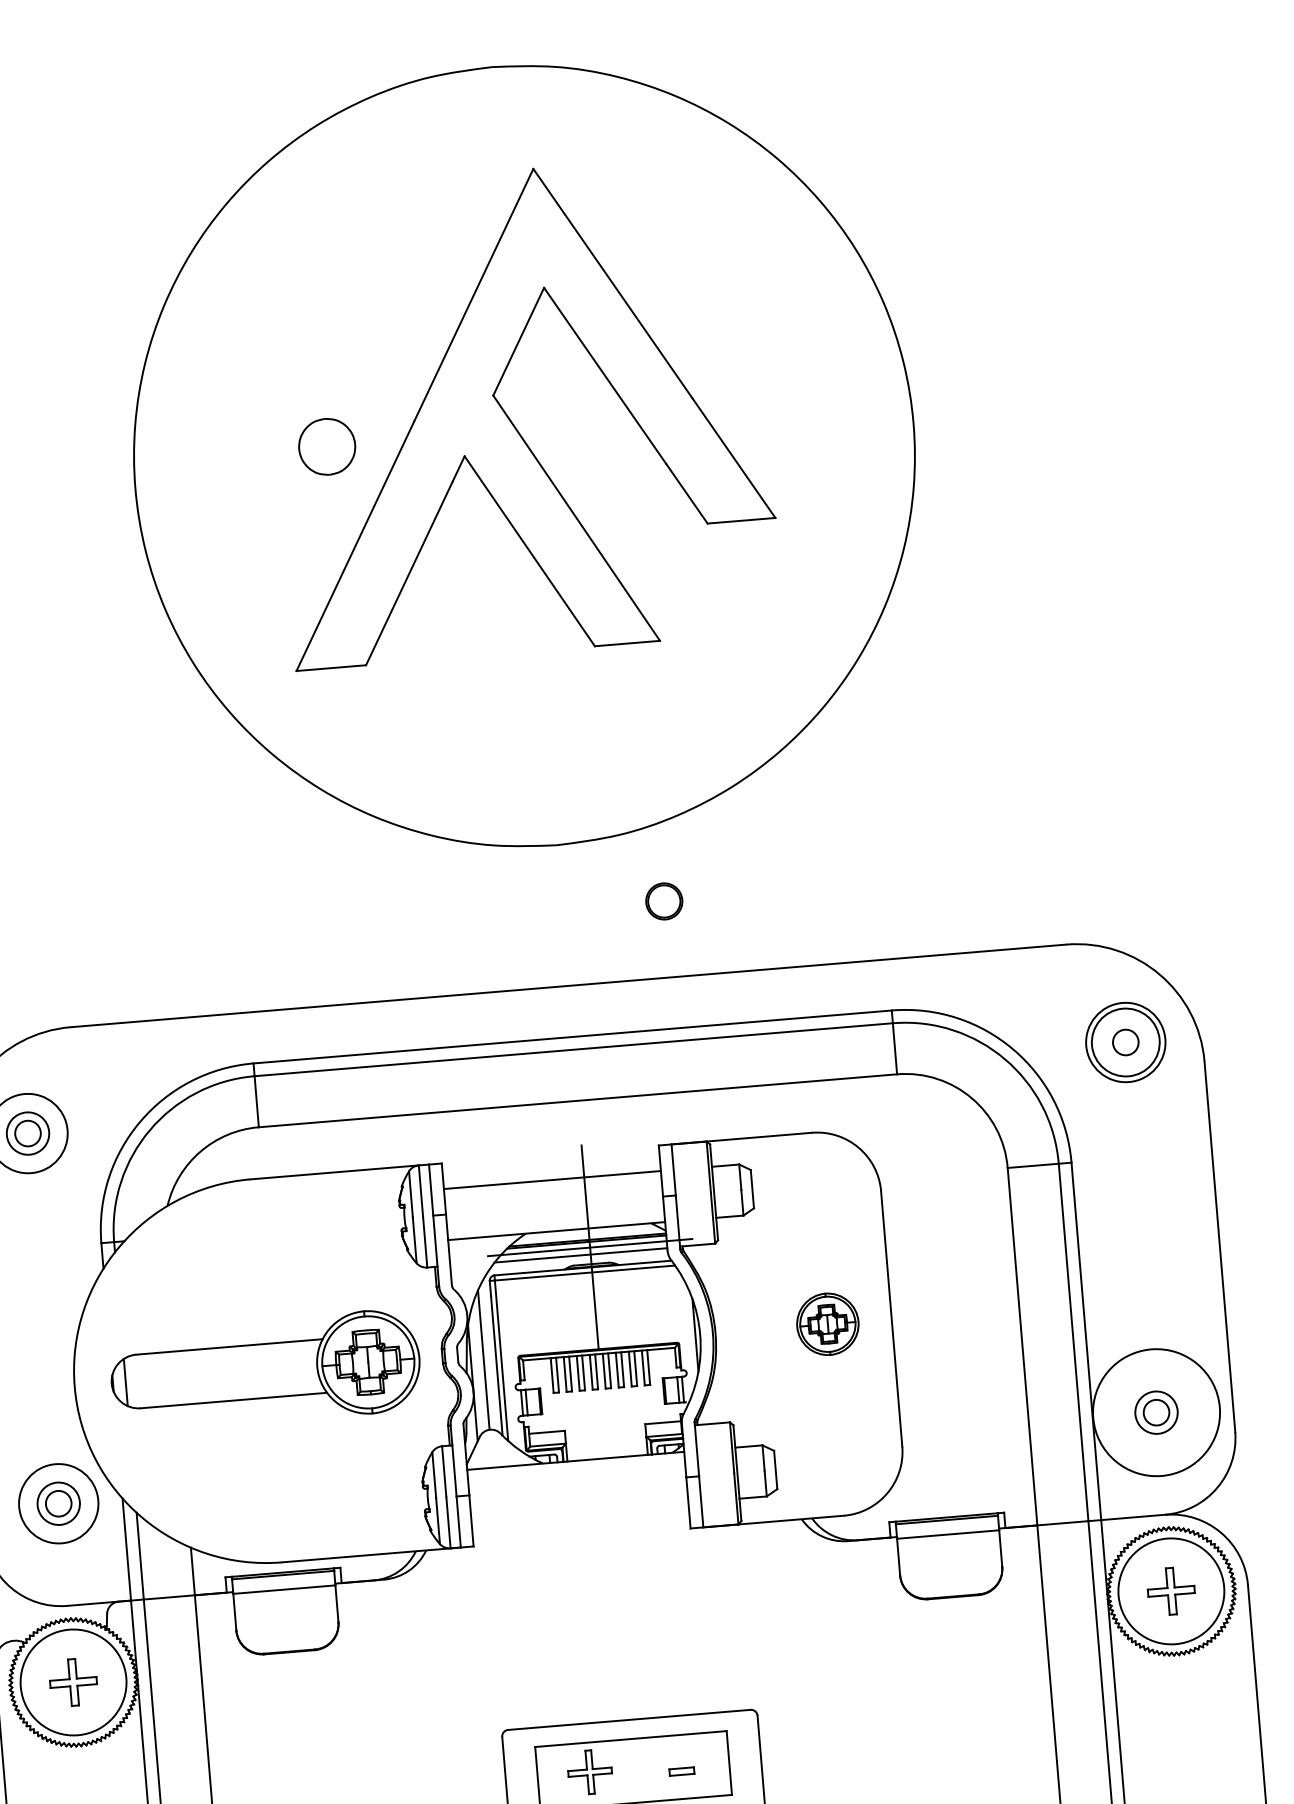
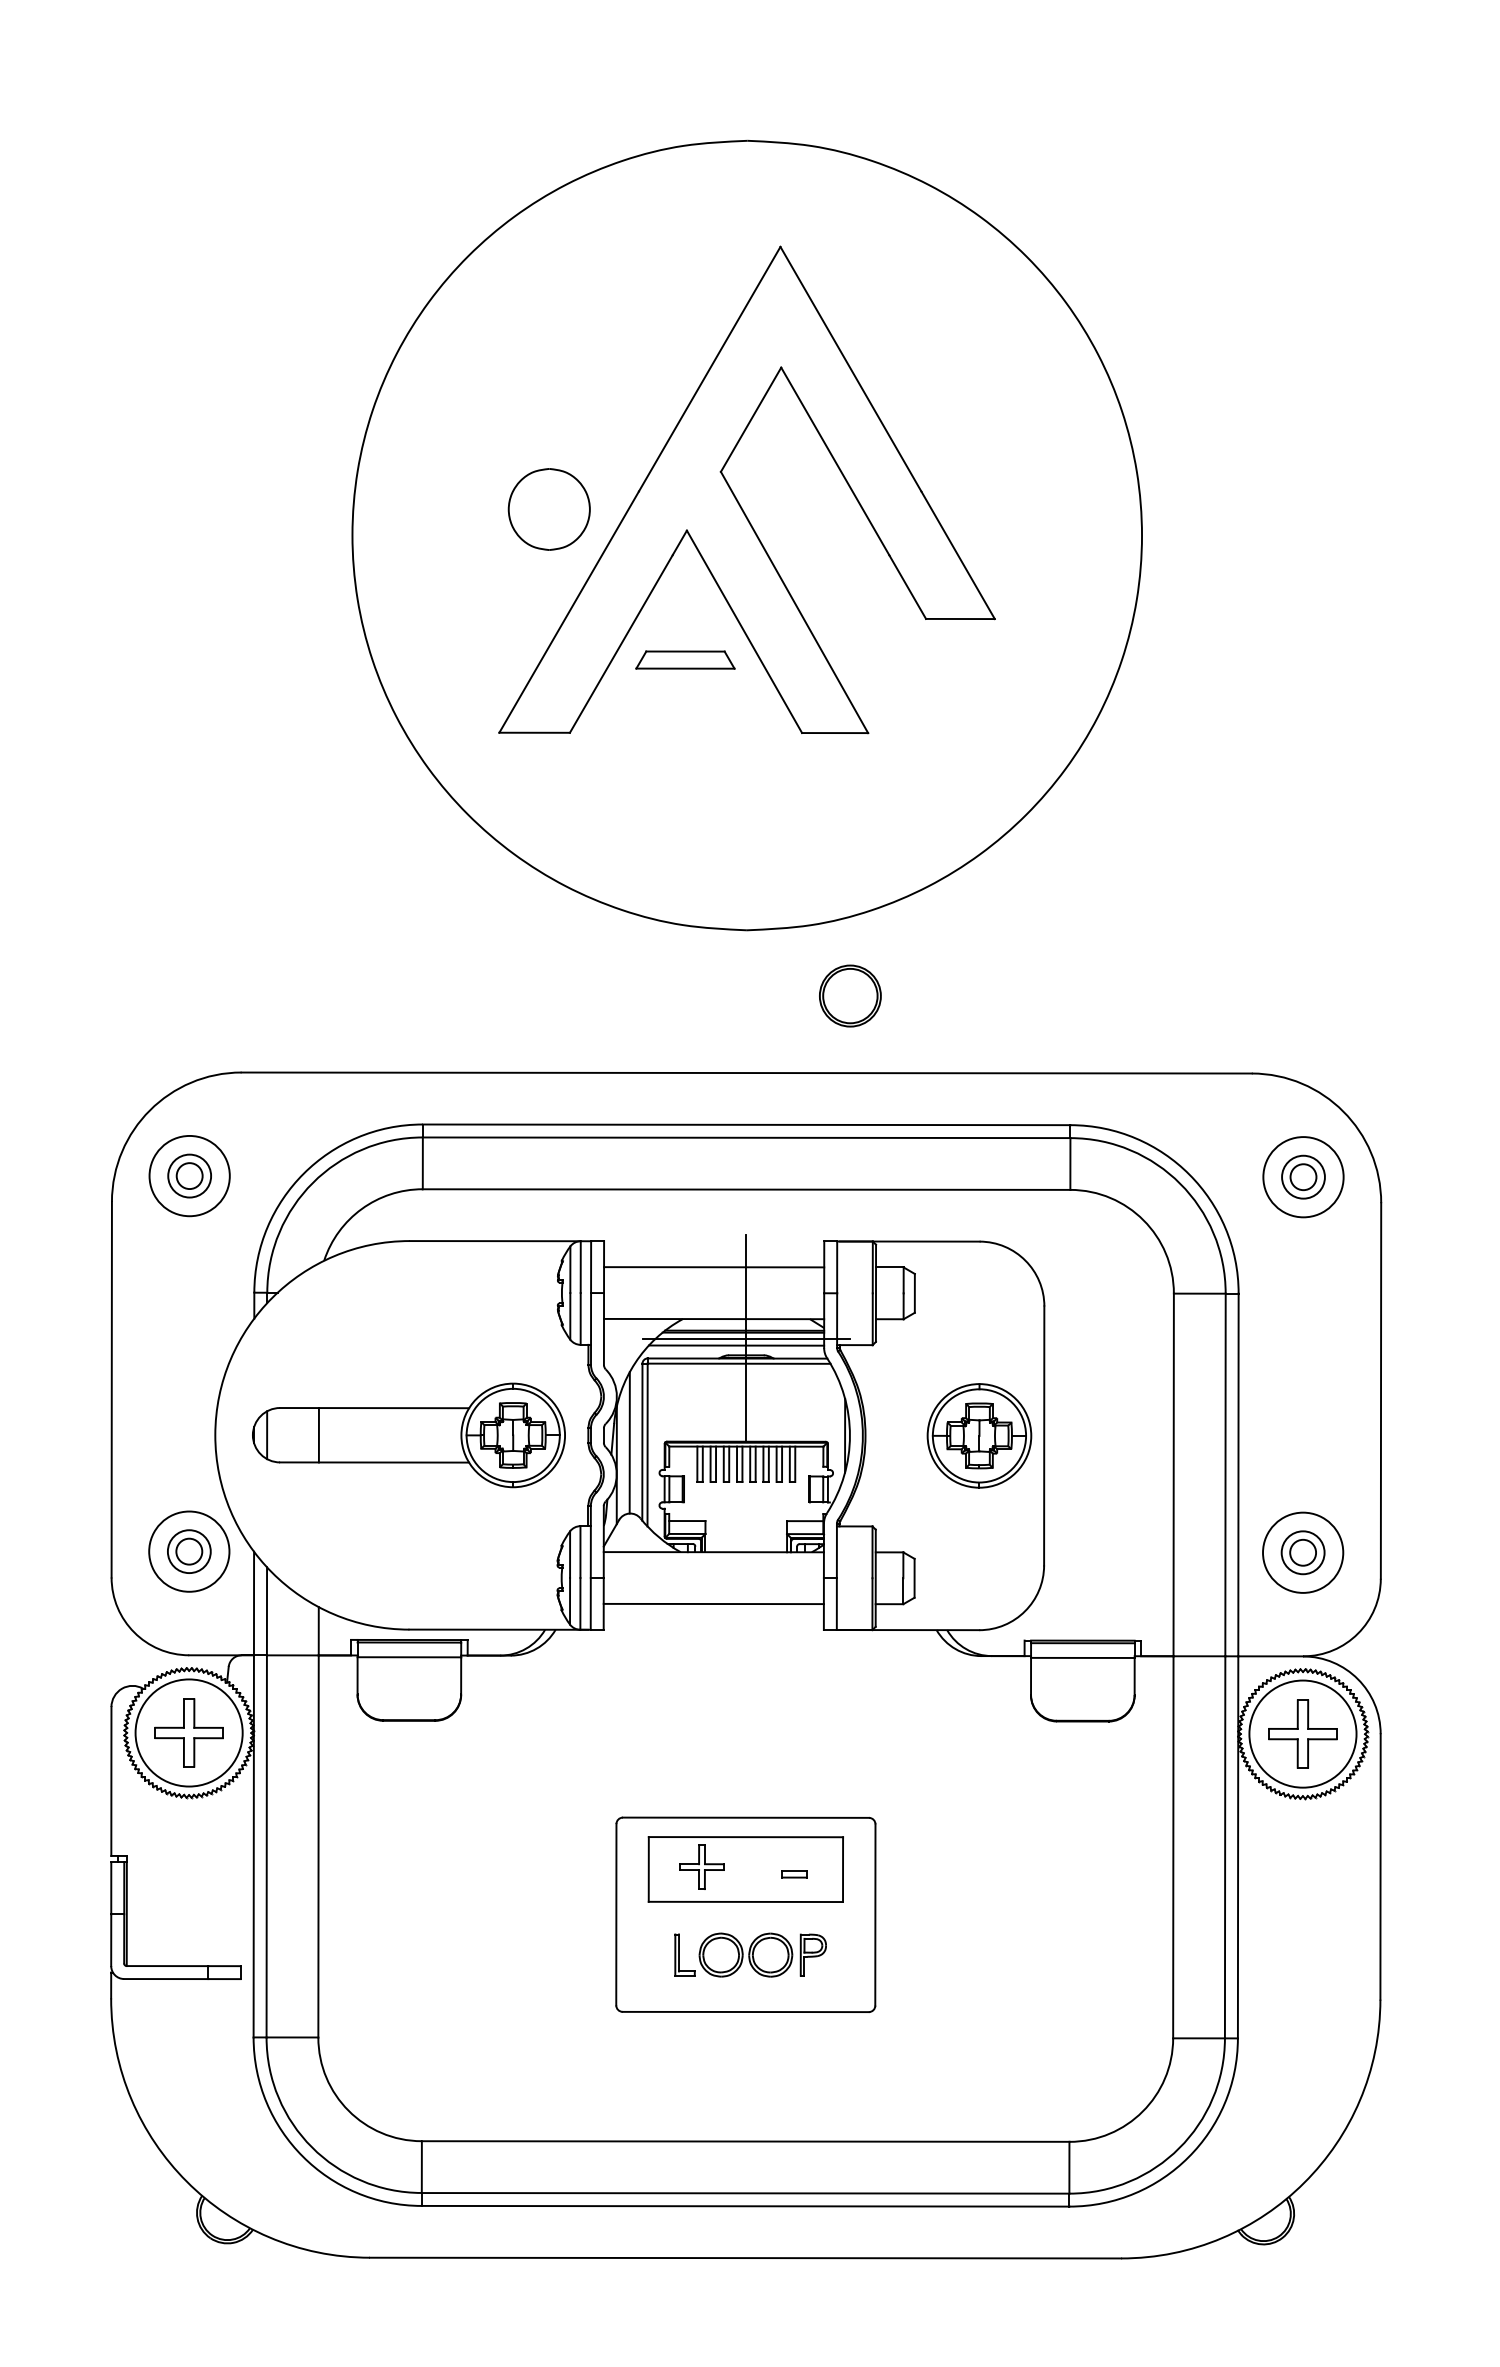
part: (326, 446) -> (548, 509), size x1.43
part: (473, 583) -> (685, 659), added
part: (664, 900) -> (850, 995), size x1.67
circle: (1125, 1041) -> (1303, 1176), size x0.62
part: (827, 1323) -> (979, 1435), size x1.67
line: (176, 1378) -> (318, 1435), added
circle: (1156, 1412) -> (1303, 1552), size x0.62
line: (579, 1511) -> (713, 1603), added
part: (1170, 1590) -> (1302, 1733), size x1.43
part: (72, 1682) -> (188, 1732), size x1.43

